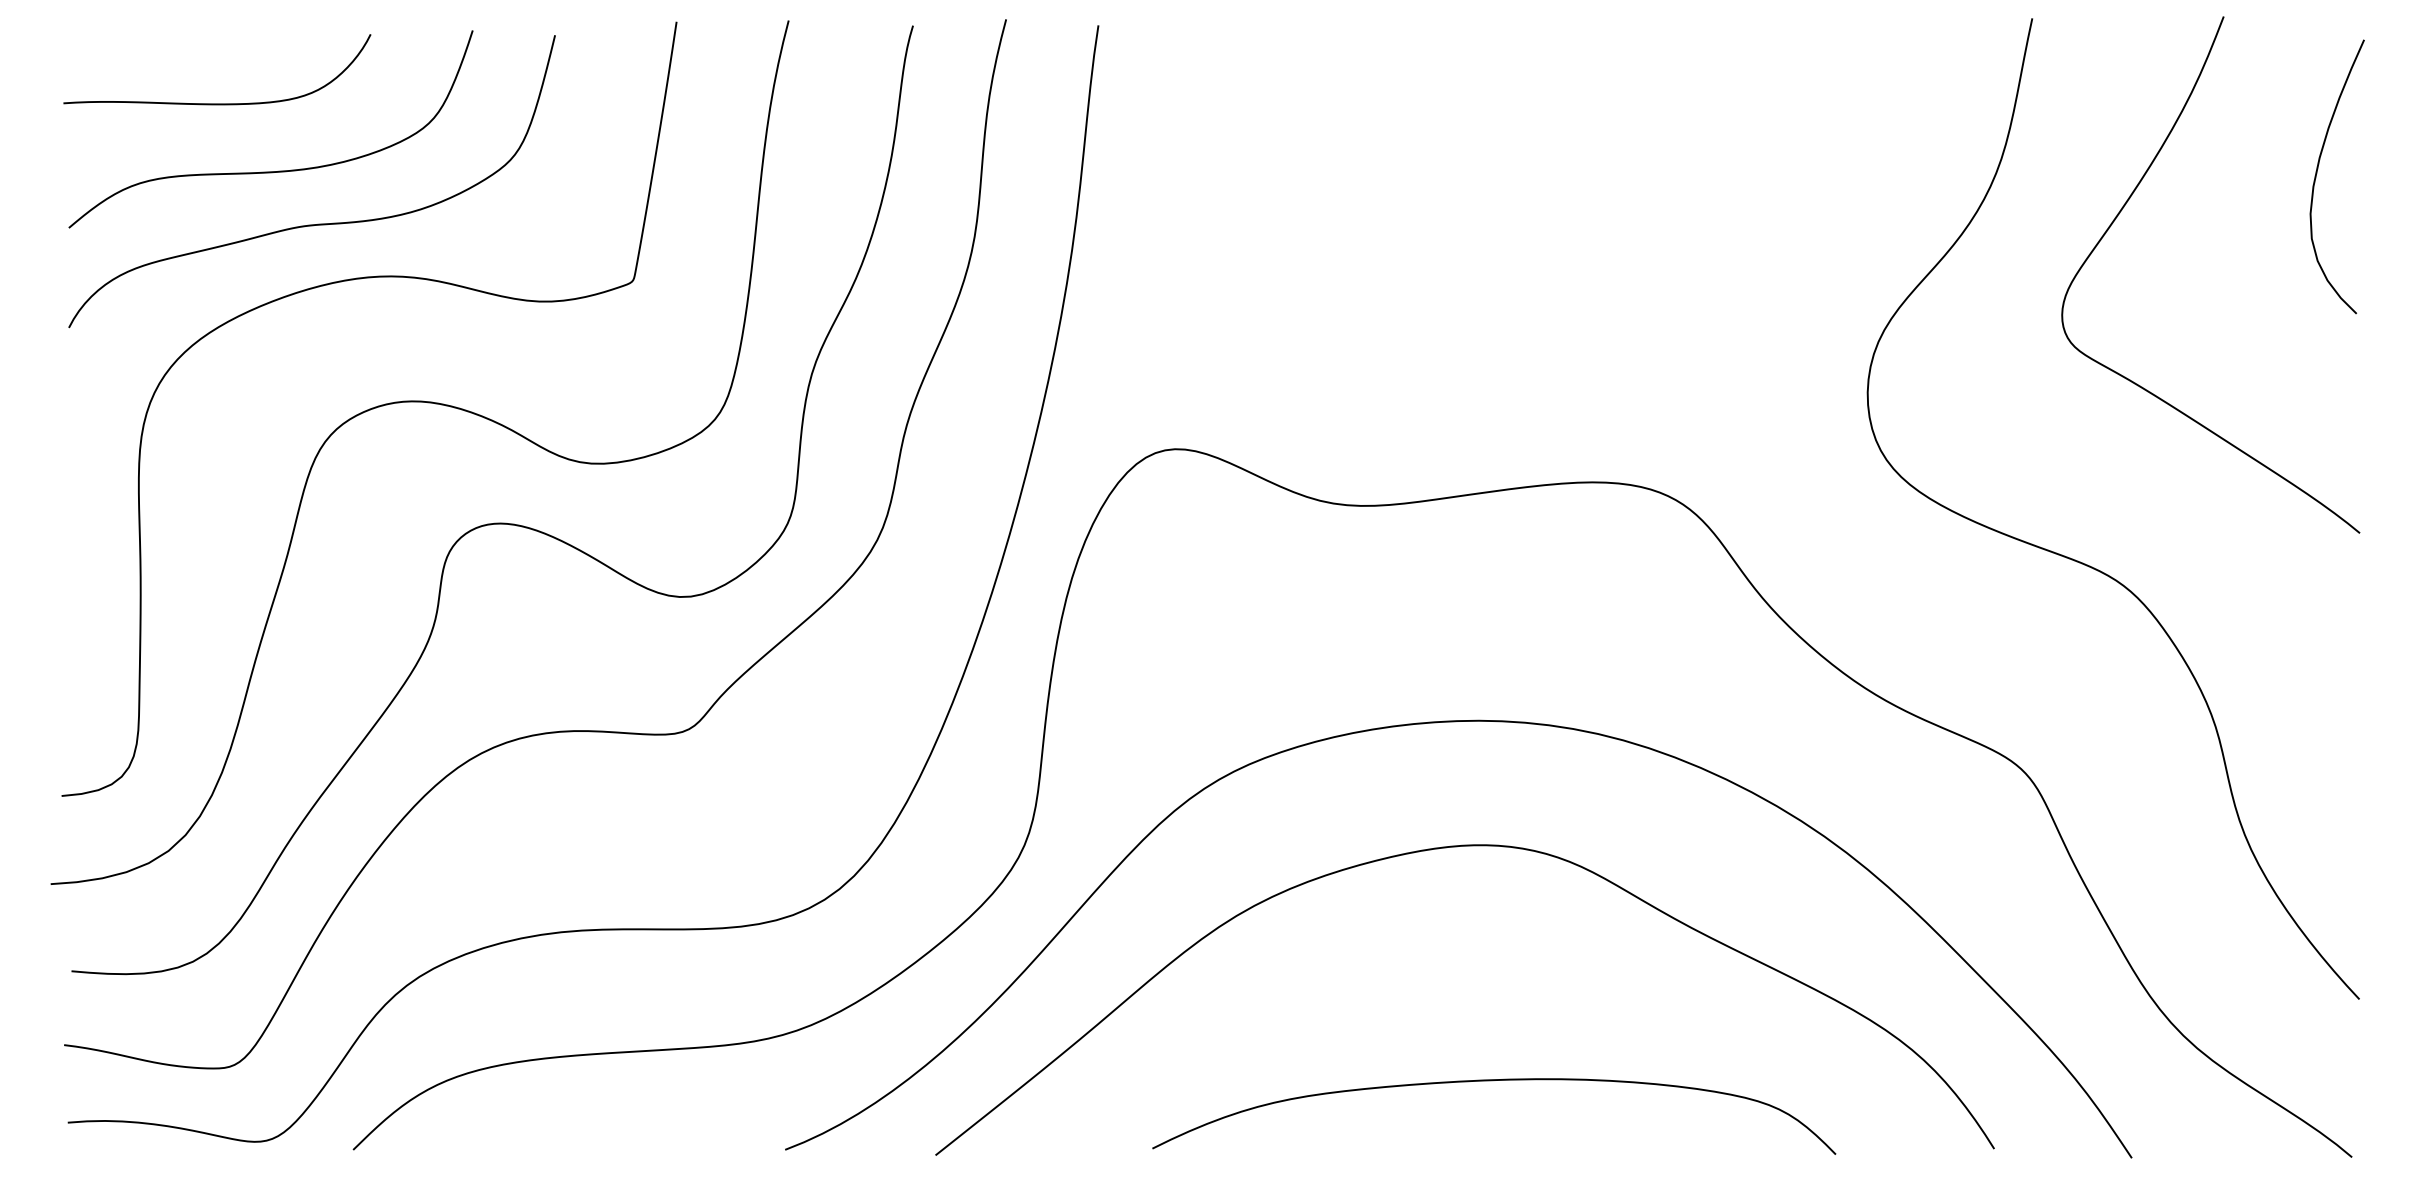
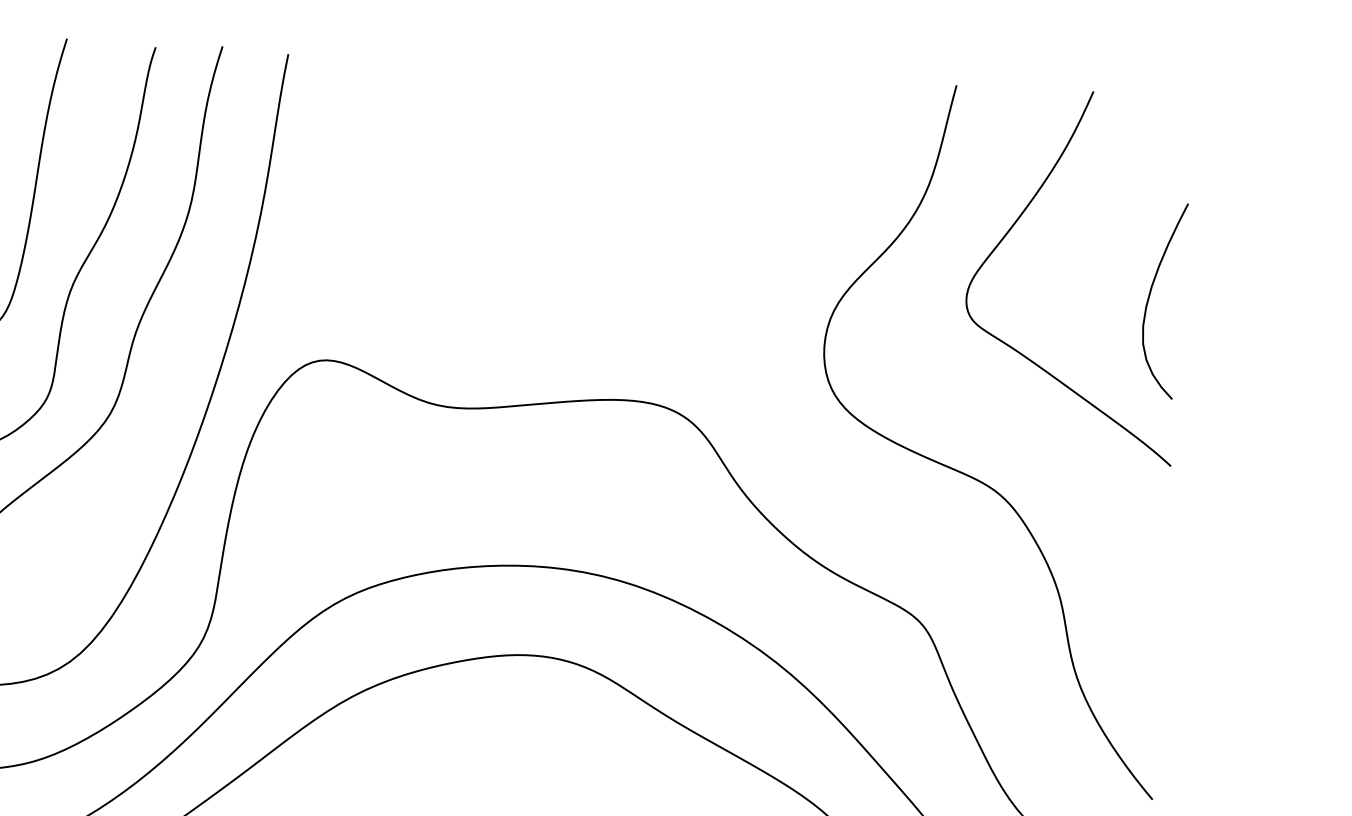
curve: (2317, 173) -> (1149, 297), moved

